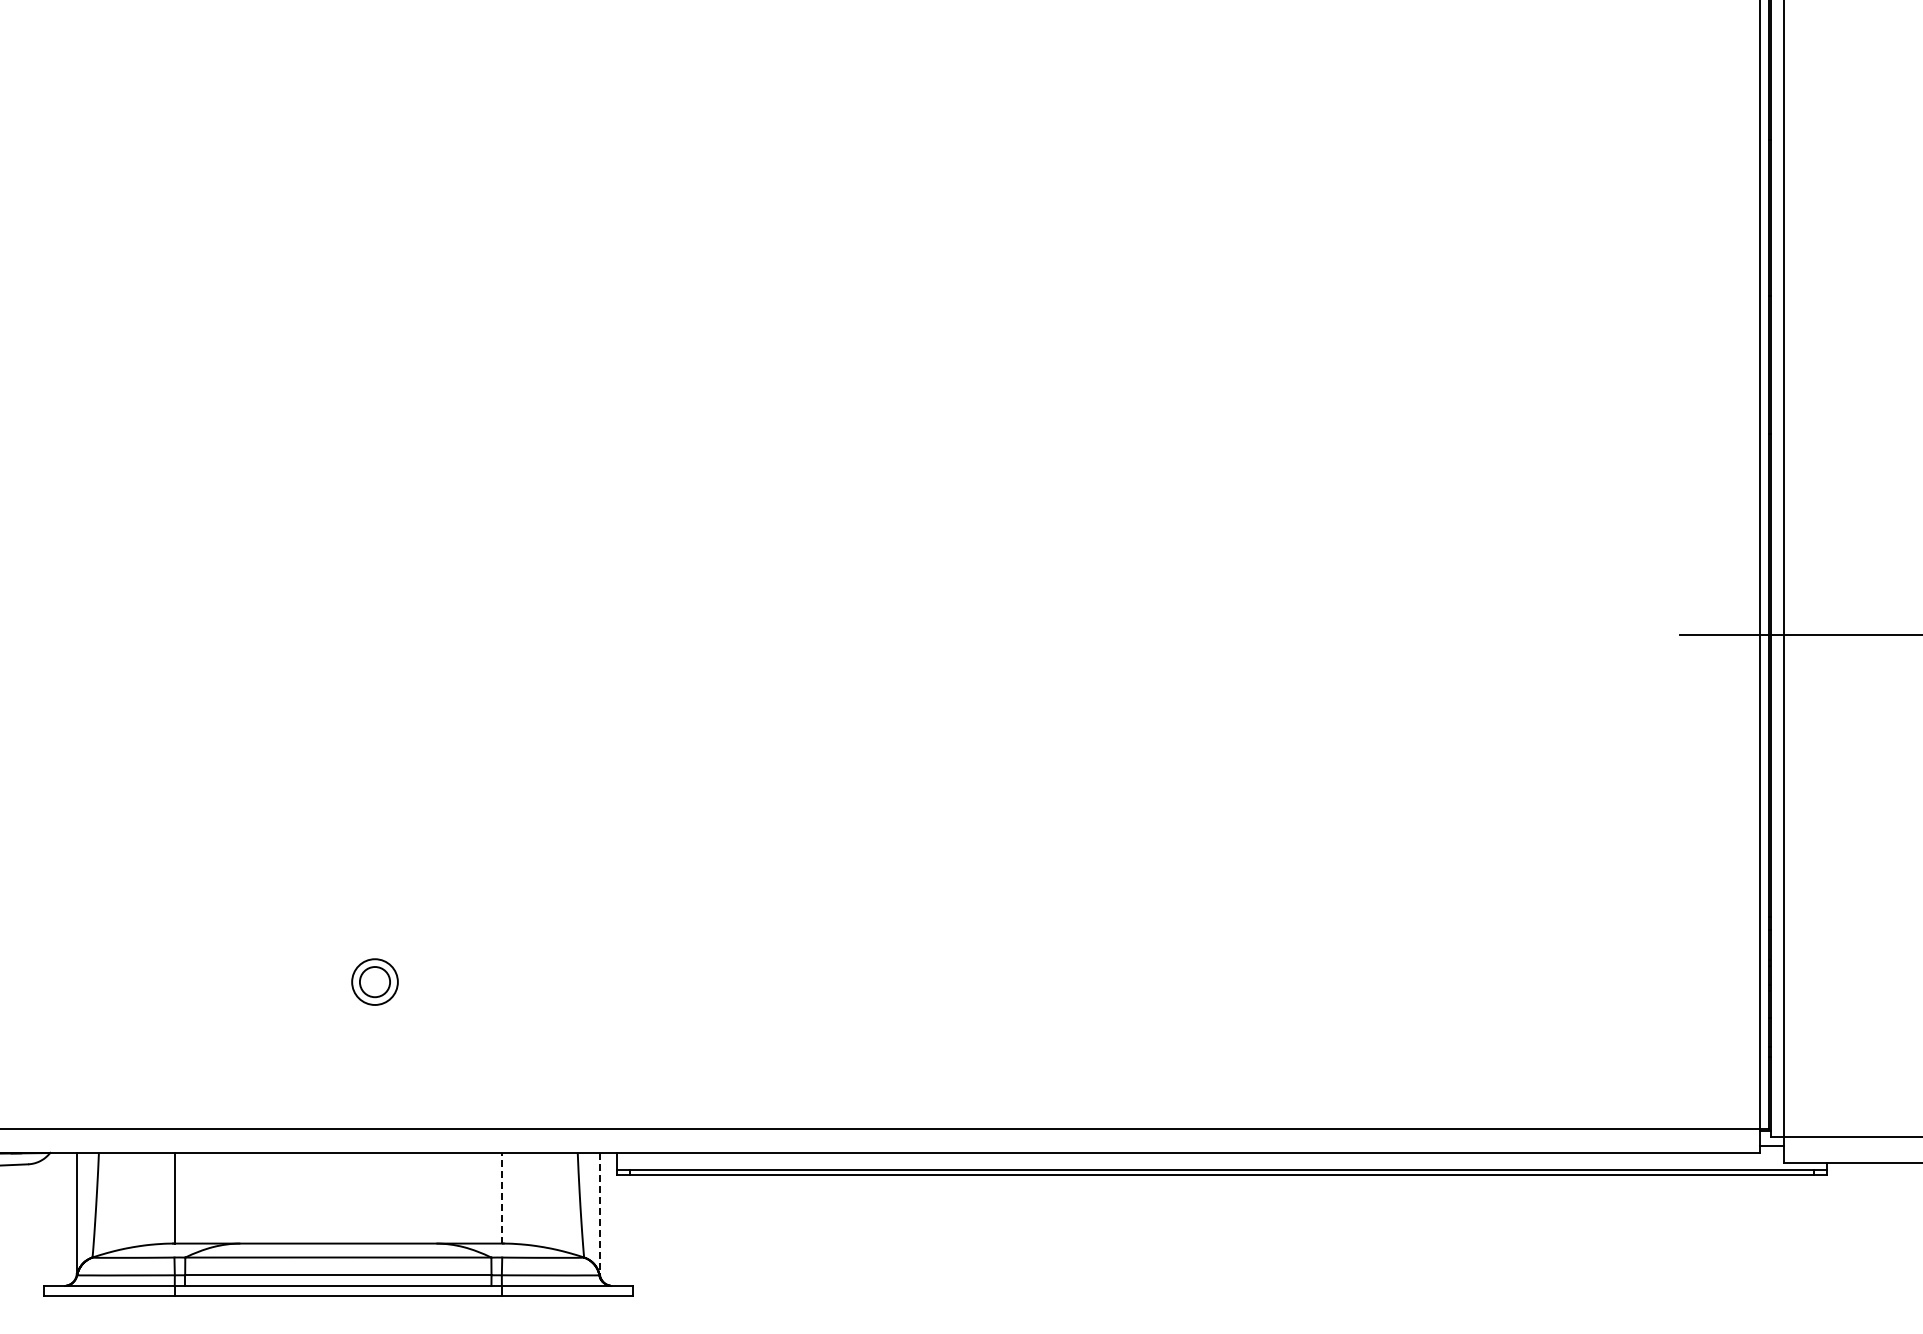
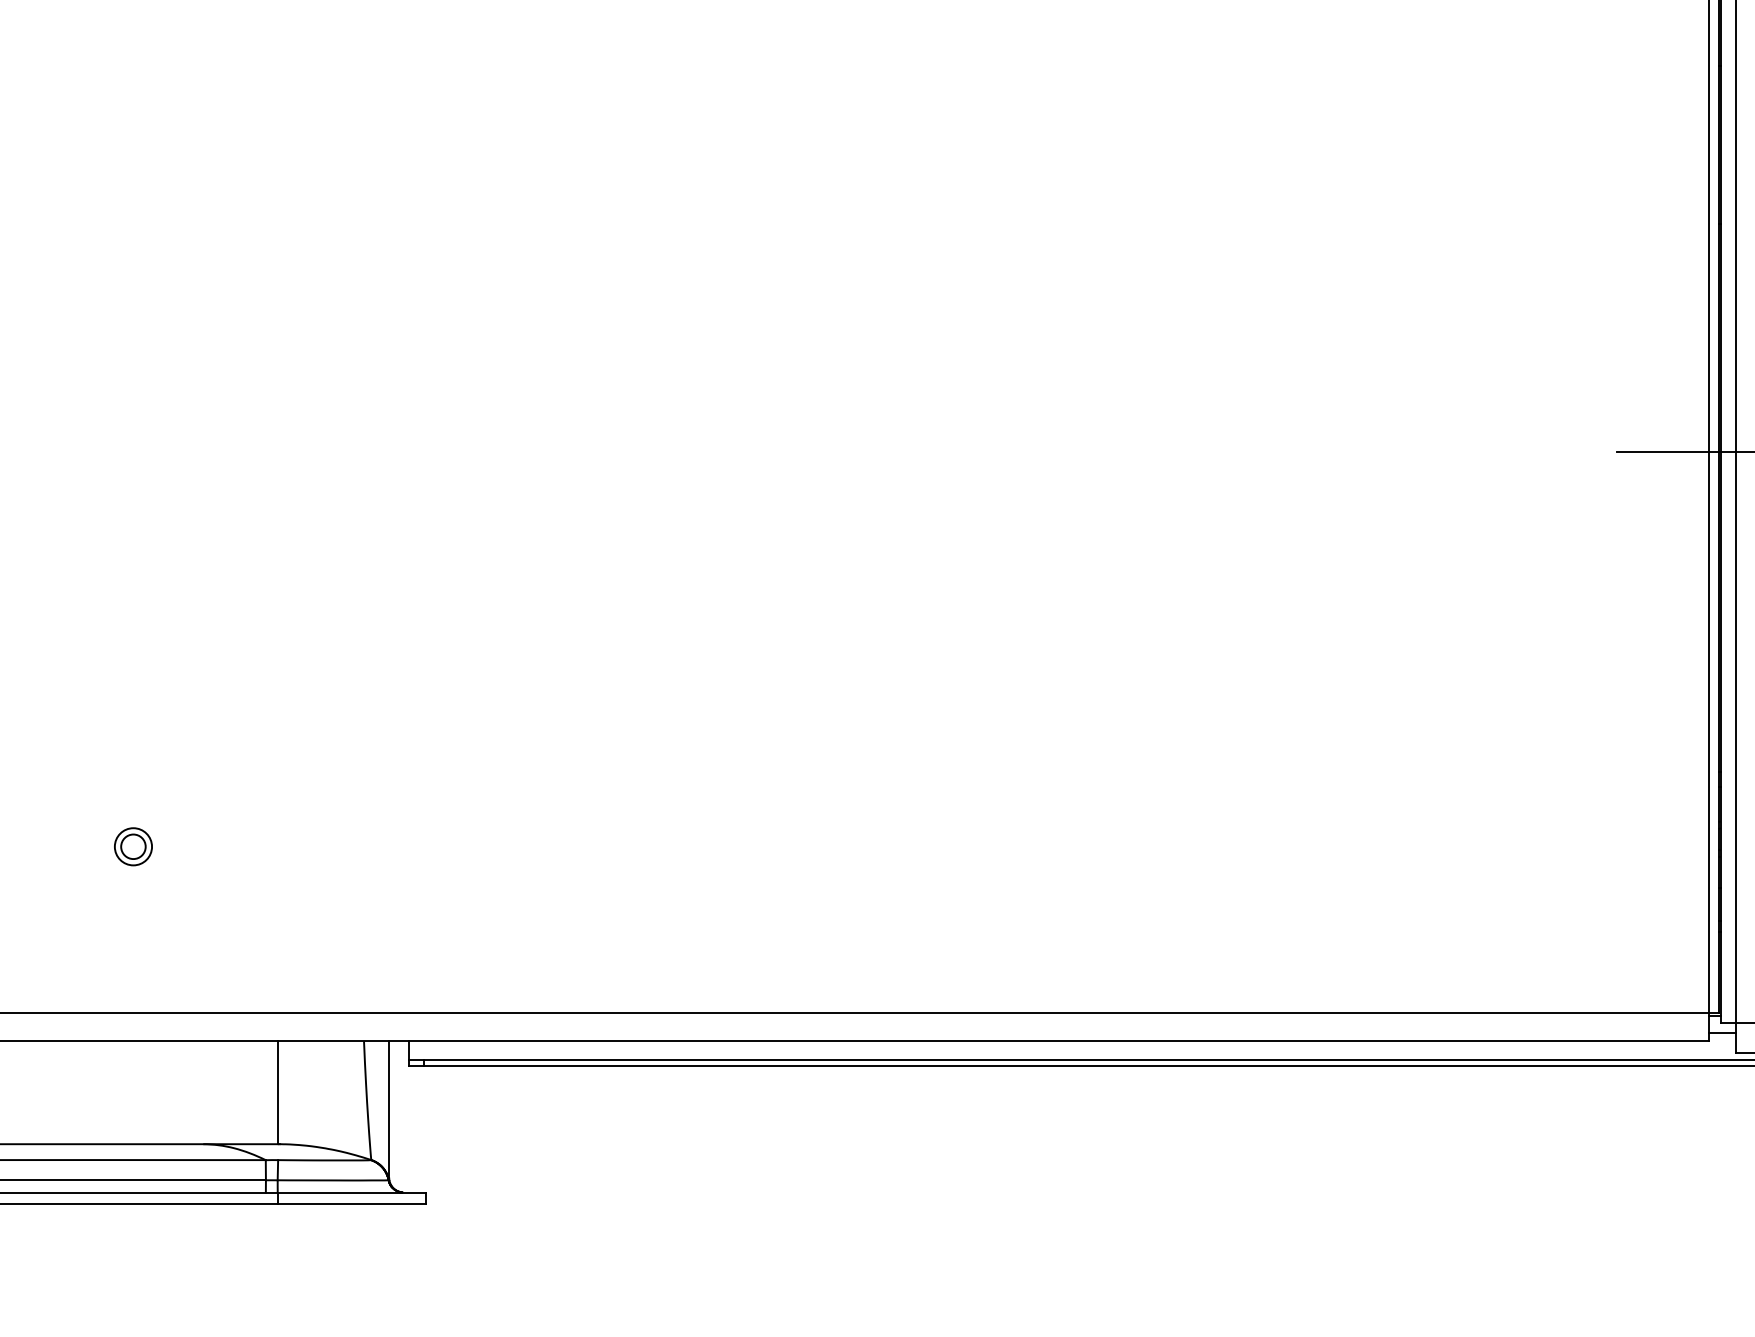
part: (374, 981) -> (132, 846), size x0.71
line: (501, 1197) -> (277, 1091), dashed -> solid
line: (599, 1213) -> (388, 1109), dashed -> solid

